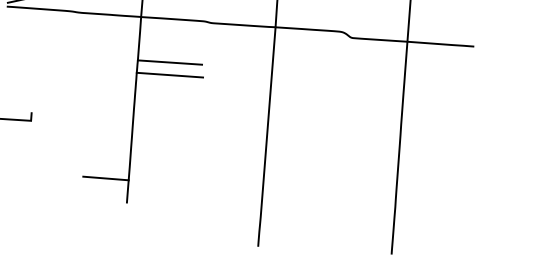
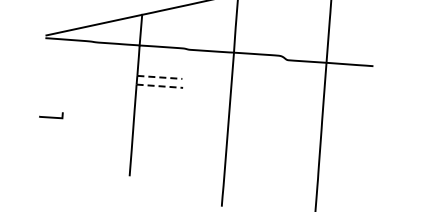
line: (169, 62) -> (159, 77), solid -> dashed
line: (170, 75) -> (160, 86), solid -> dashed
line: (105, 178) -> (114, 158), removed

